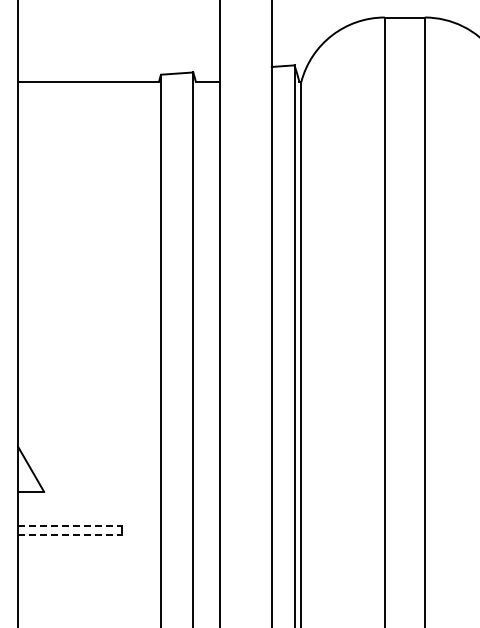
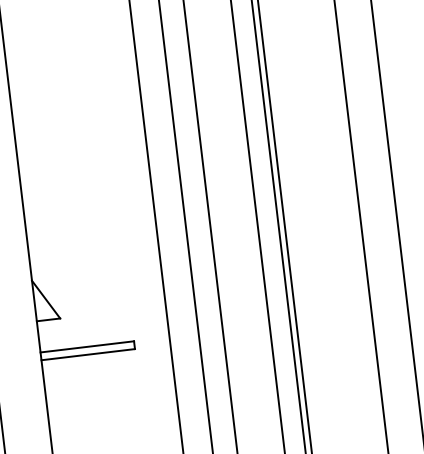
line: (69, 526) -> (86, 347), dashed -> solid
line: (69, 534) -> (87, 354), dashed -> solid

